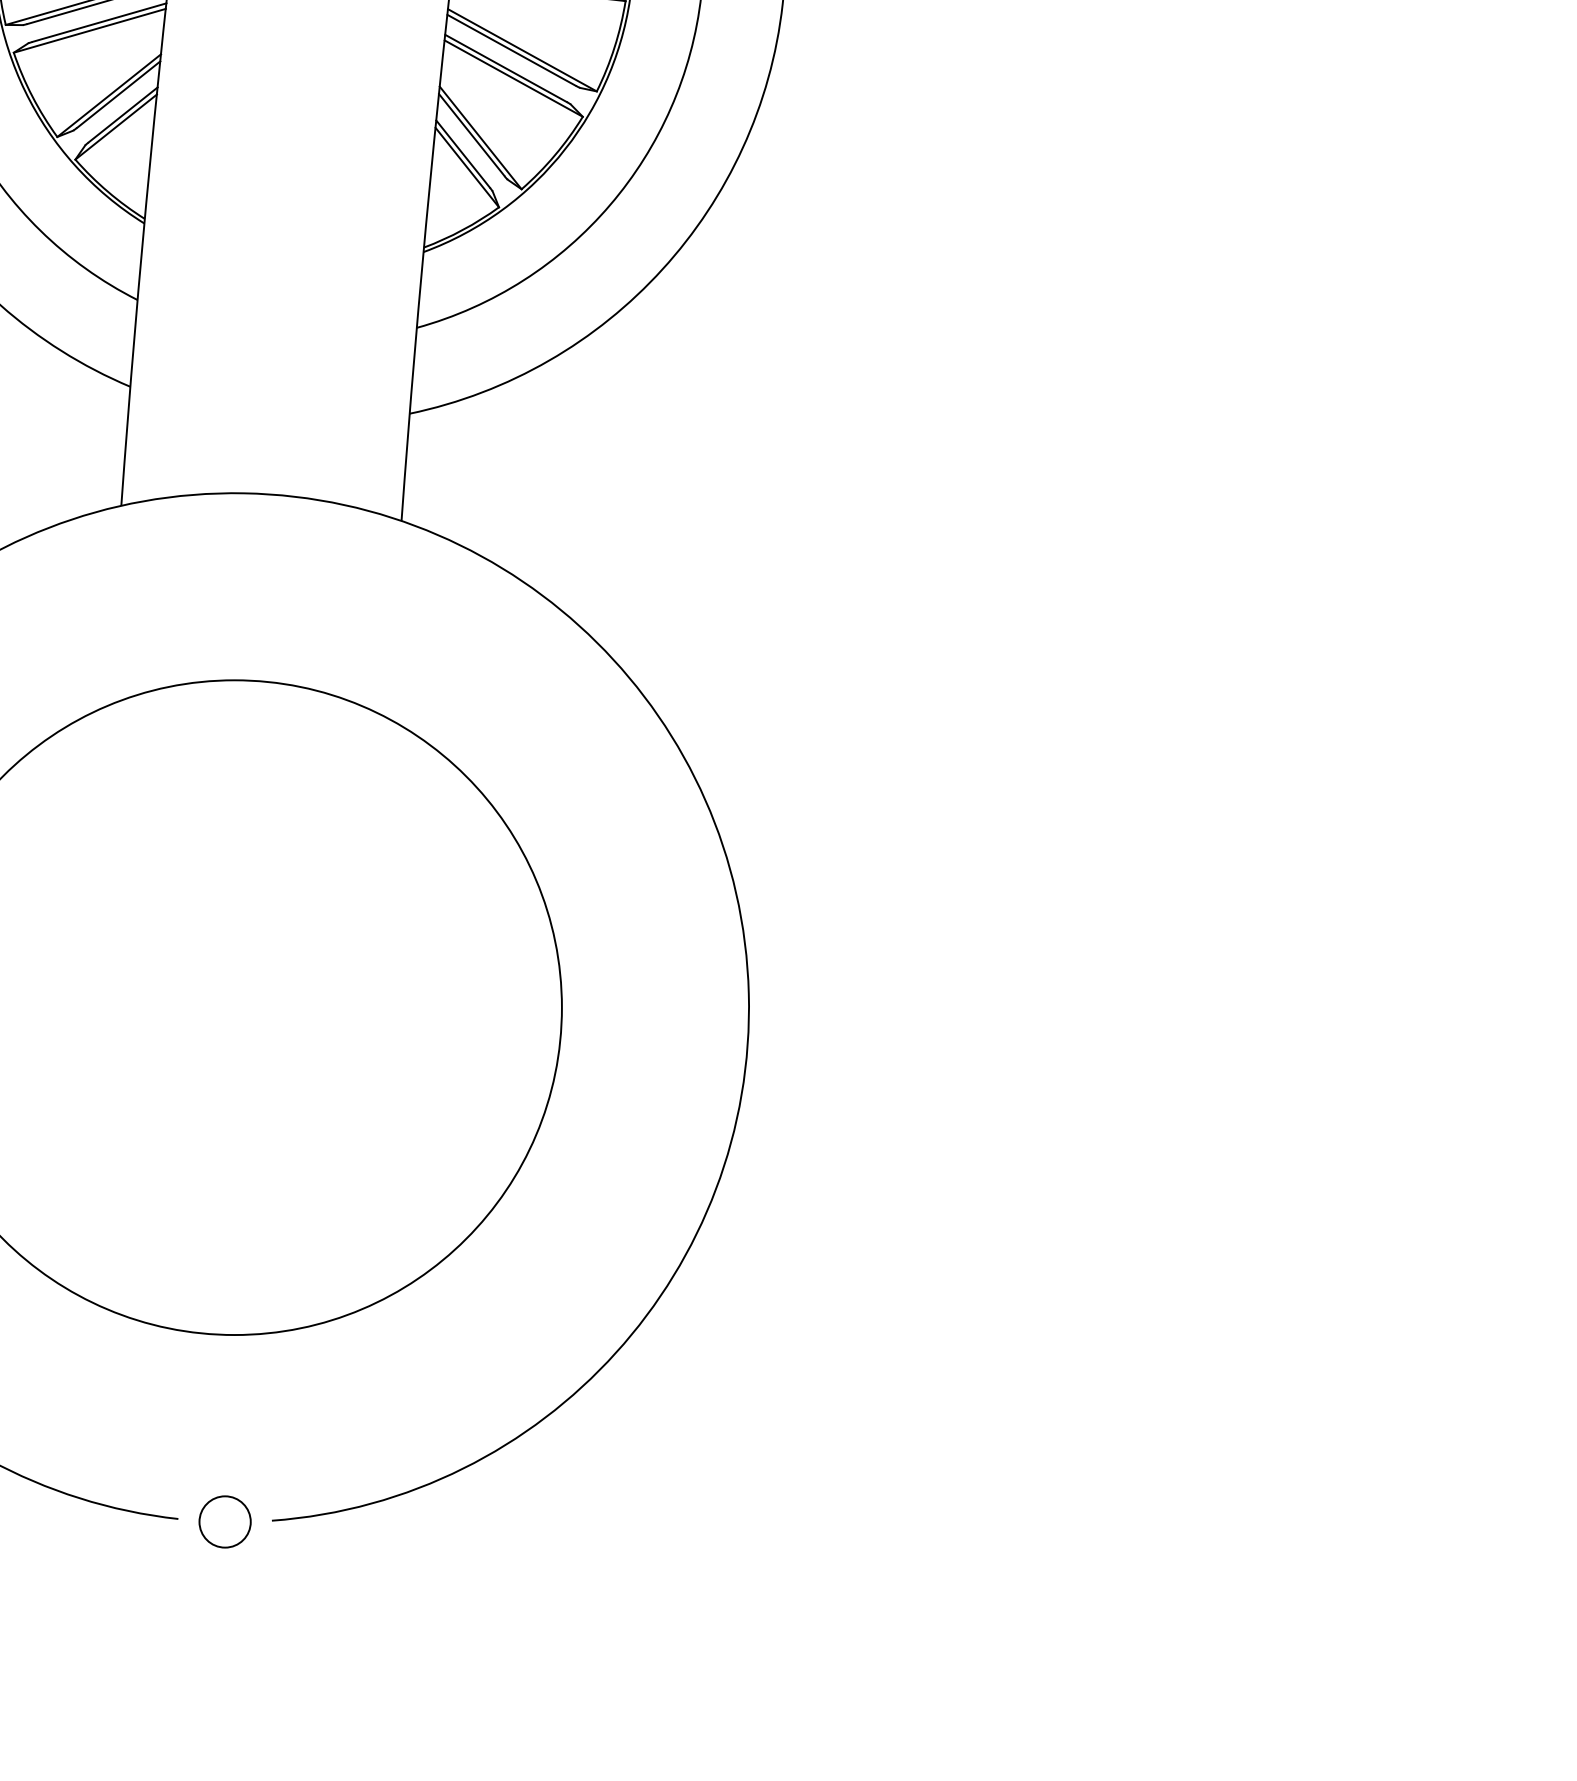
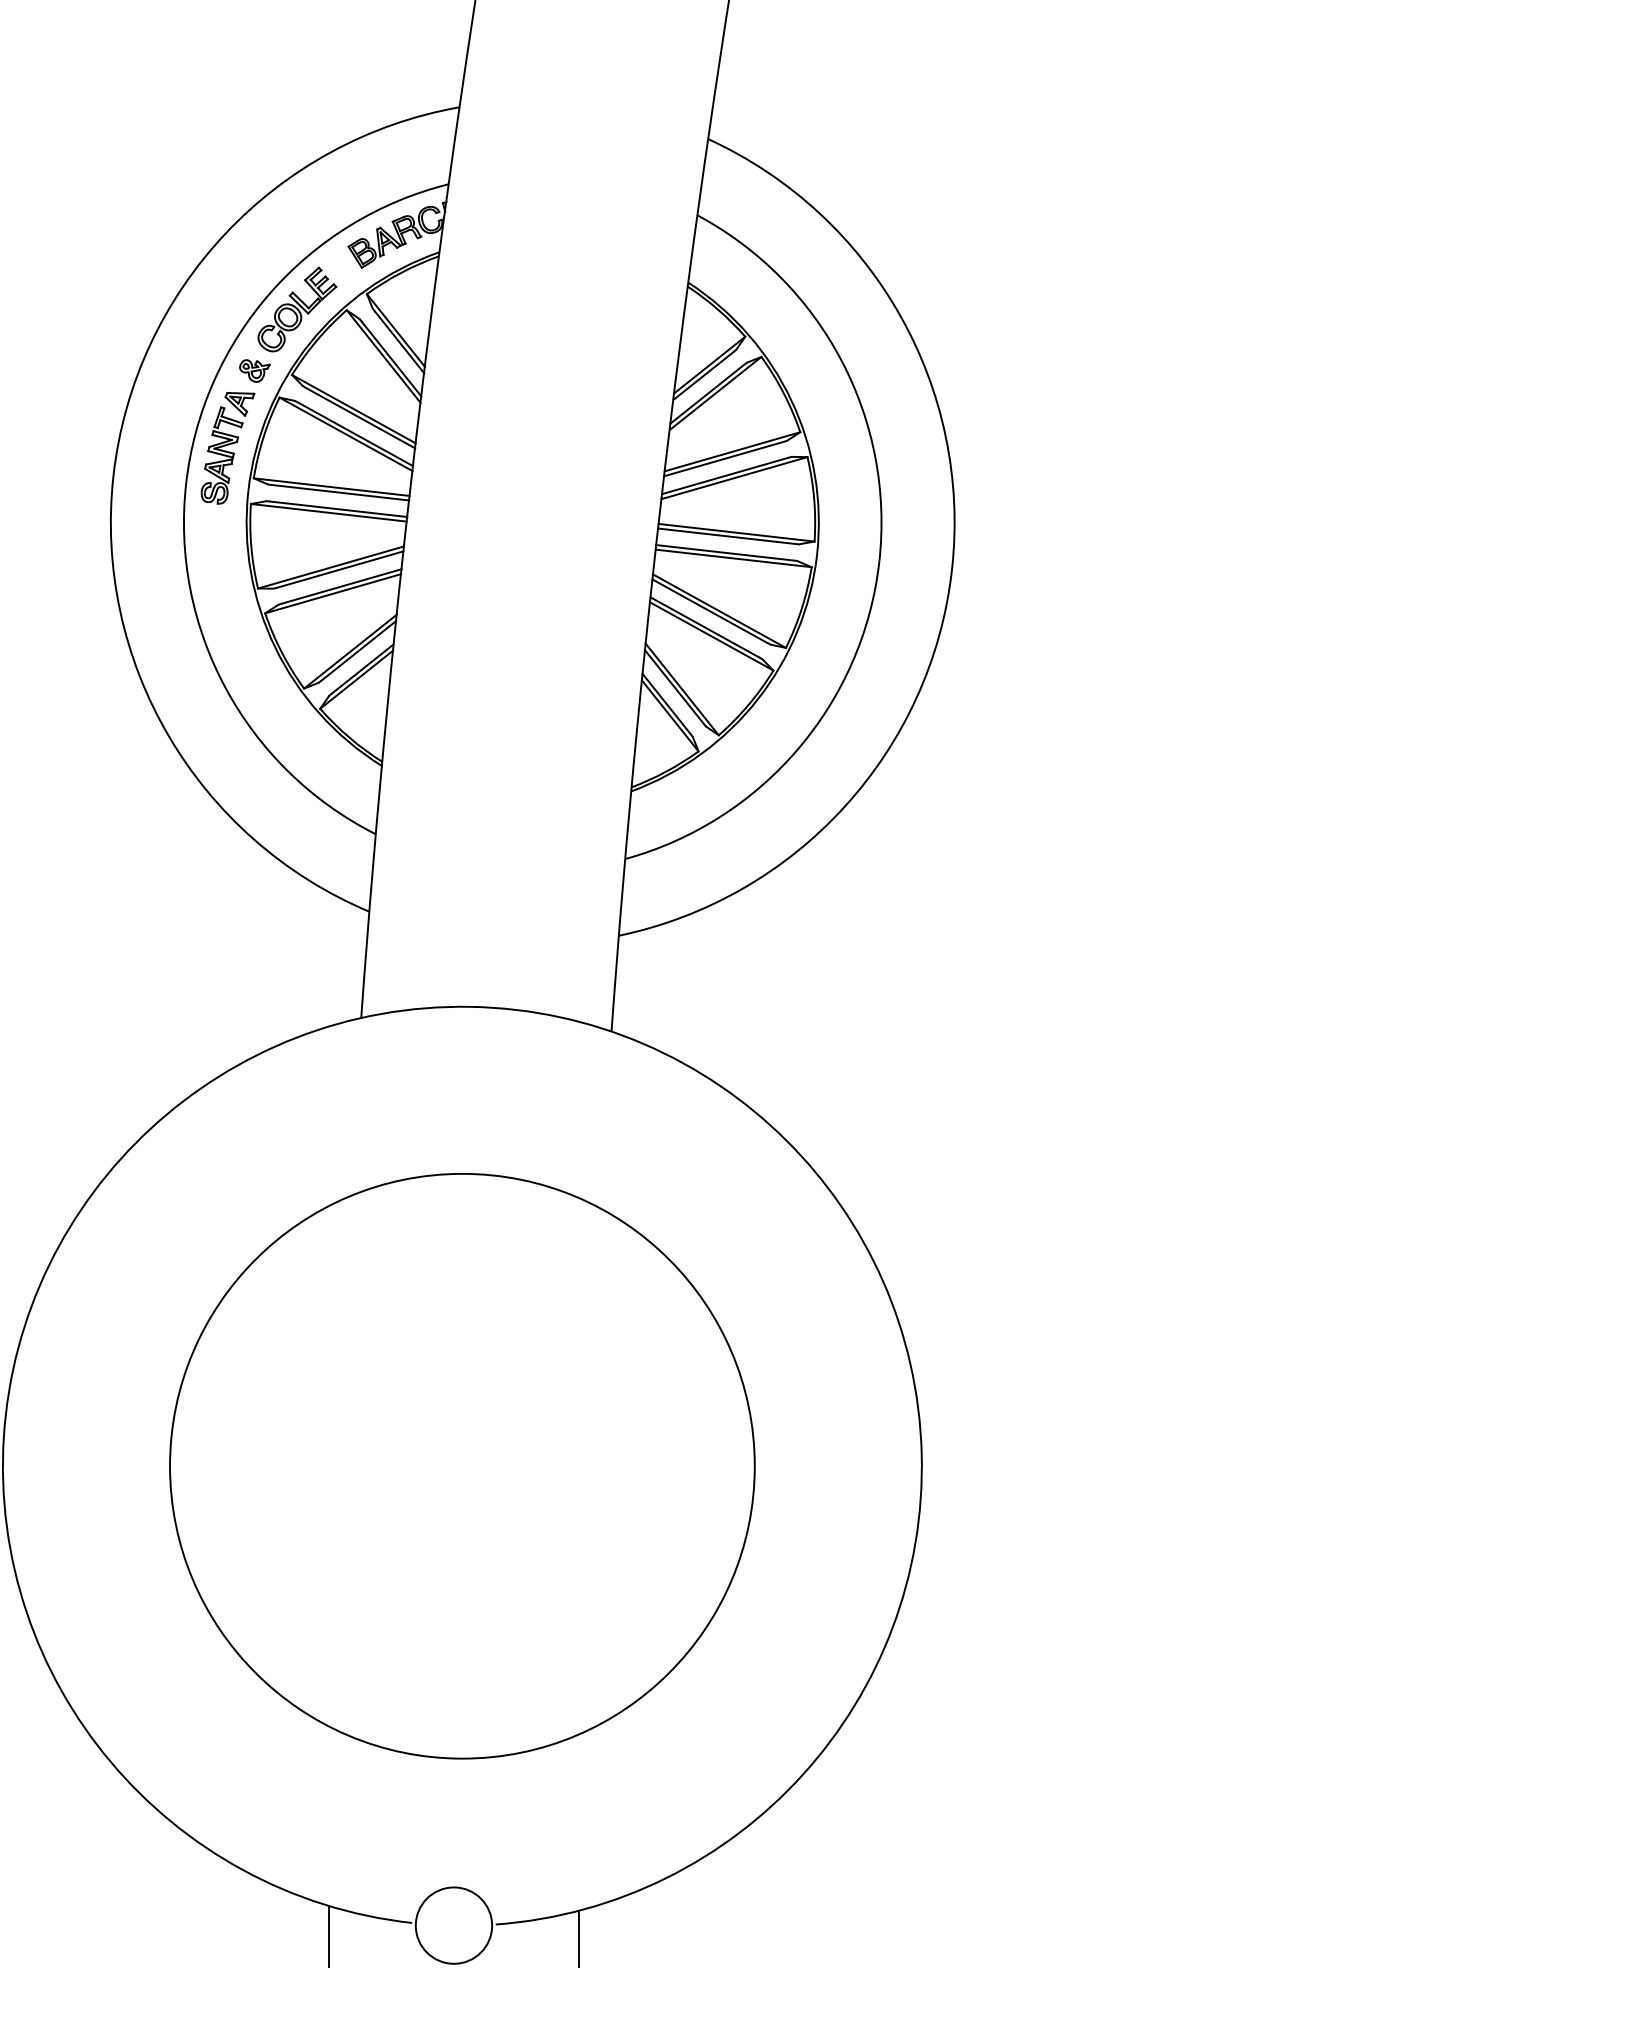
circle: (224, 1521) -> (453, 1925), size x1.67
line: (84, 1534) -> (328, 1936), added
line: (365, 1536) -> (579, 1938), added

